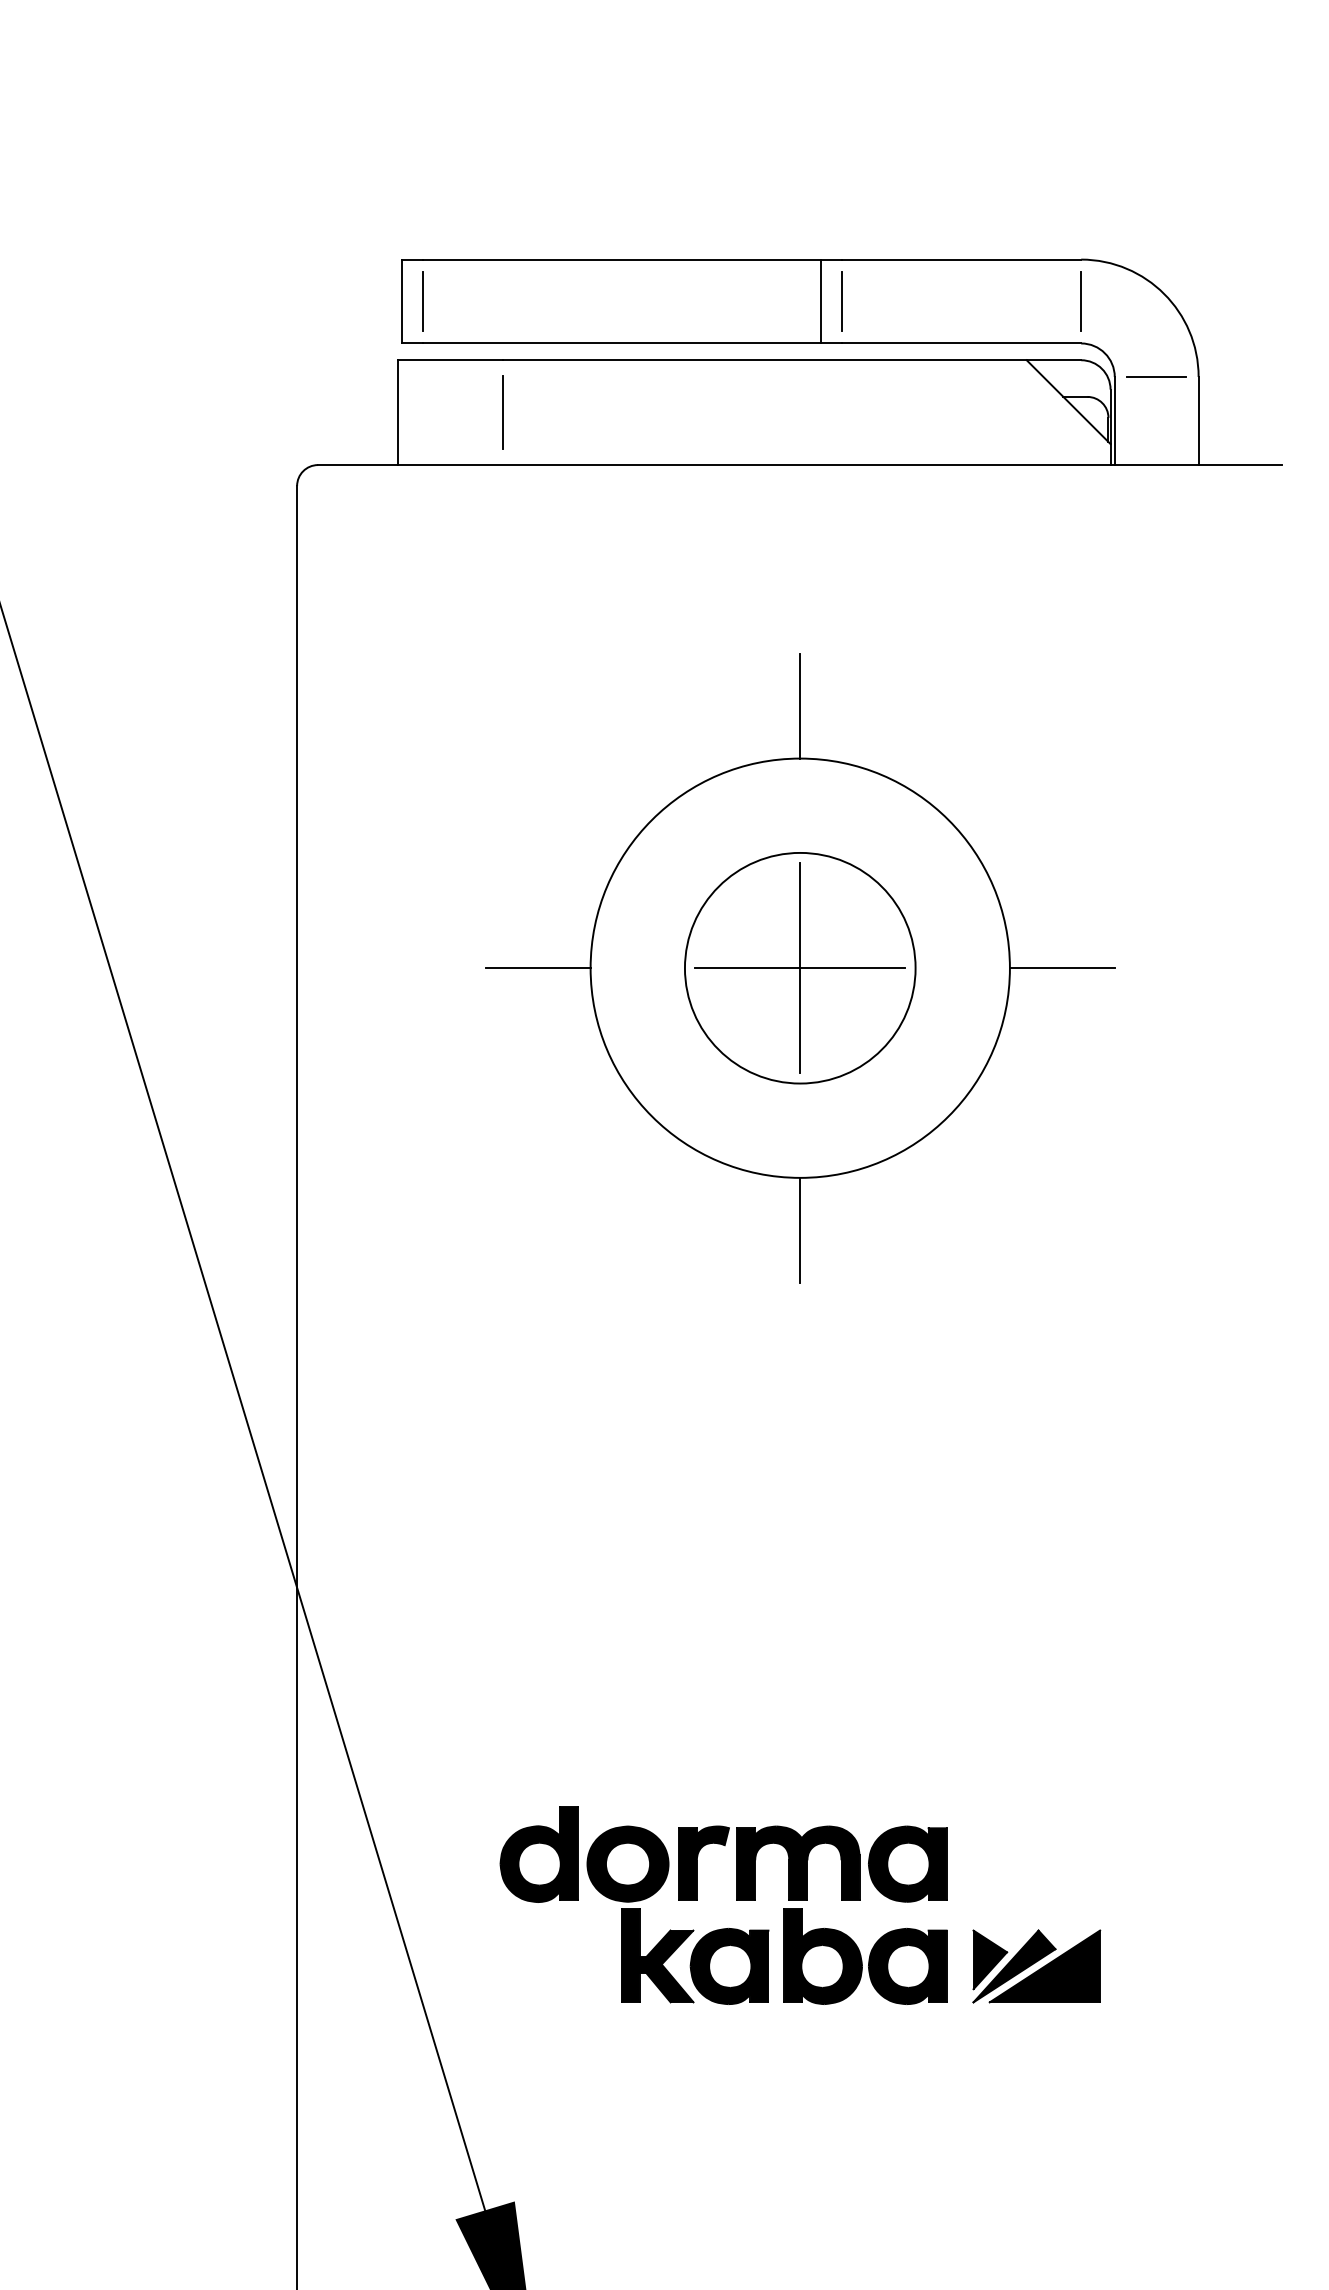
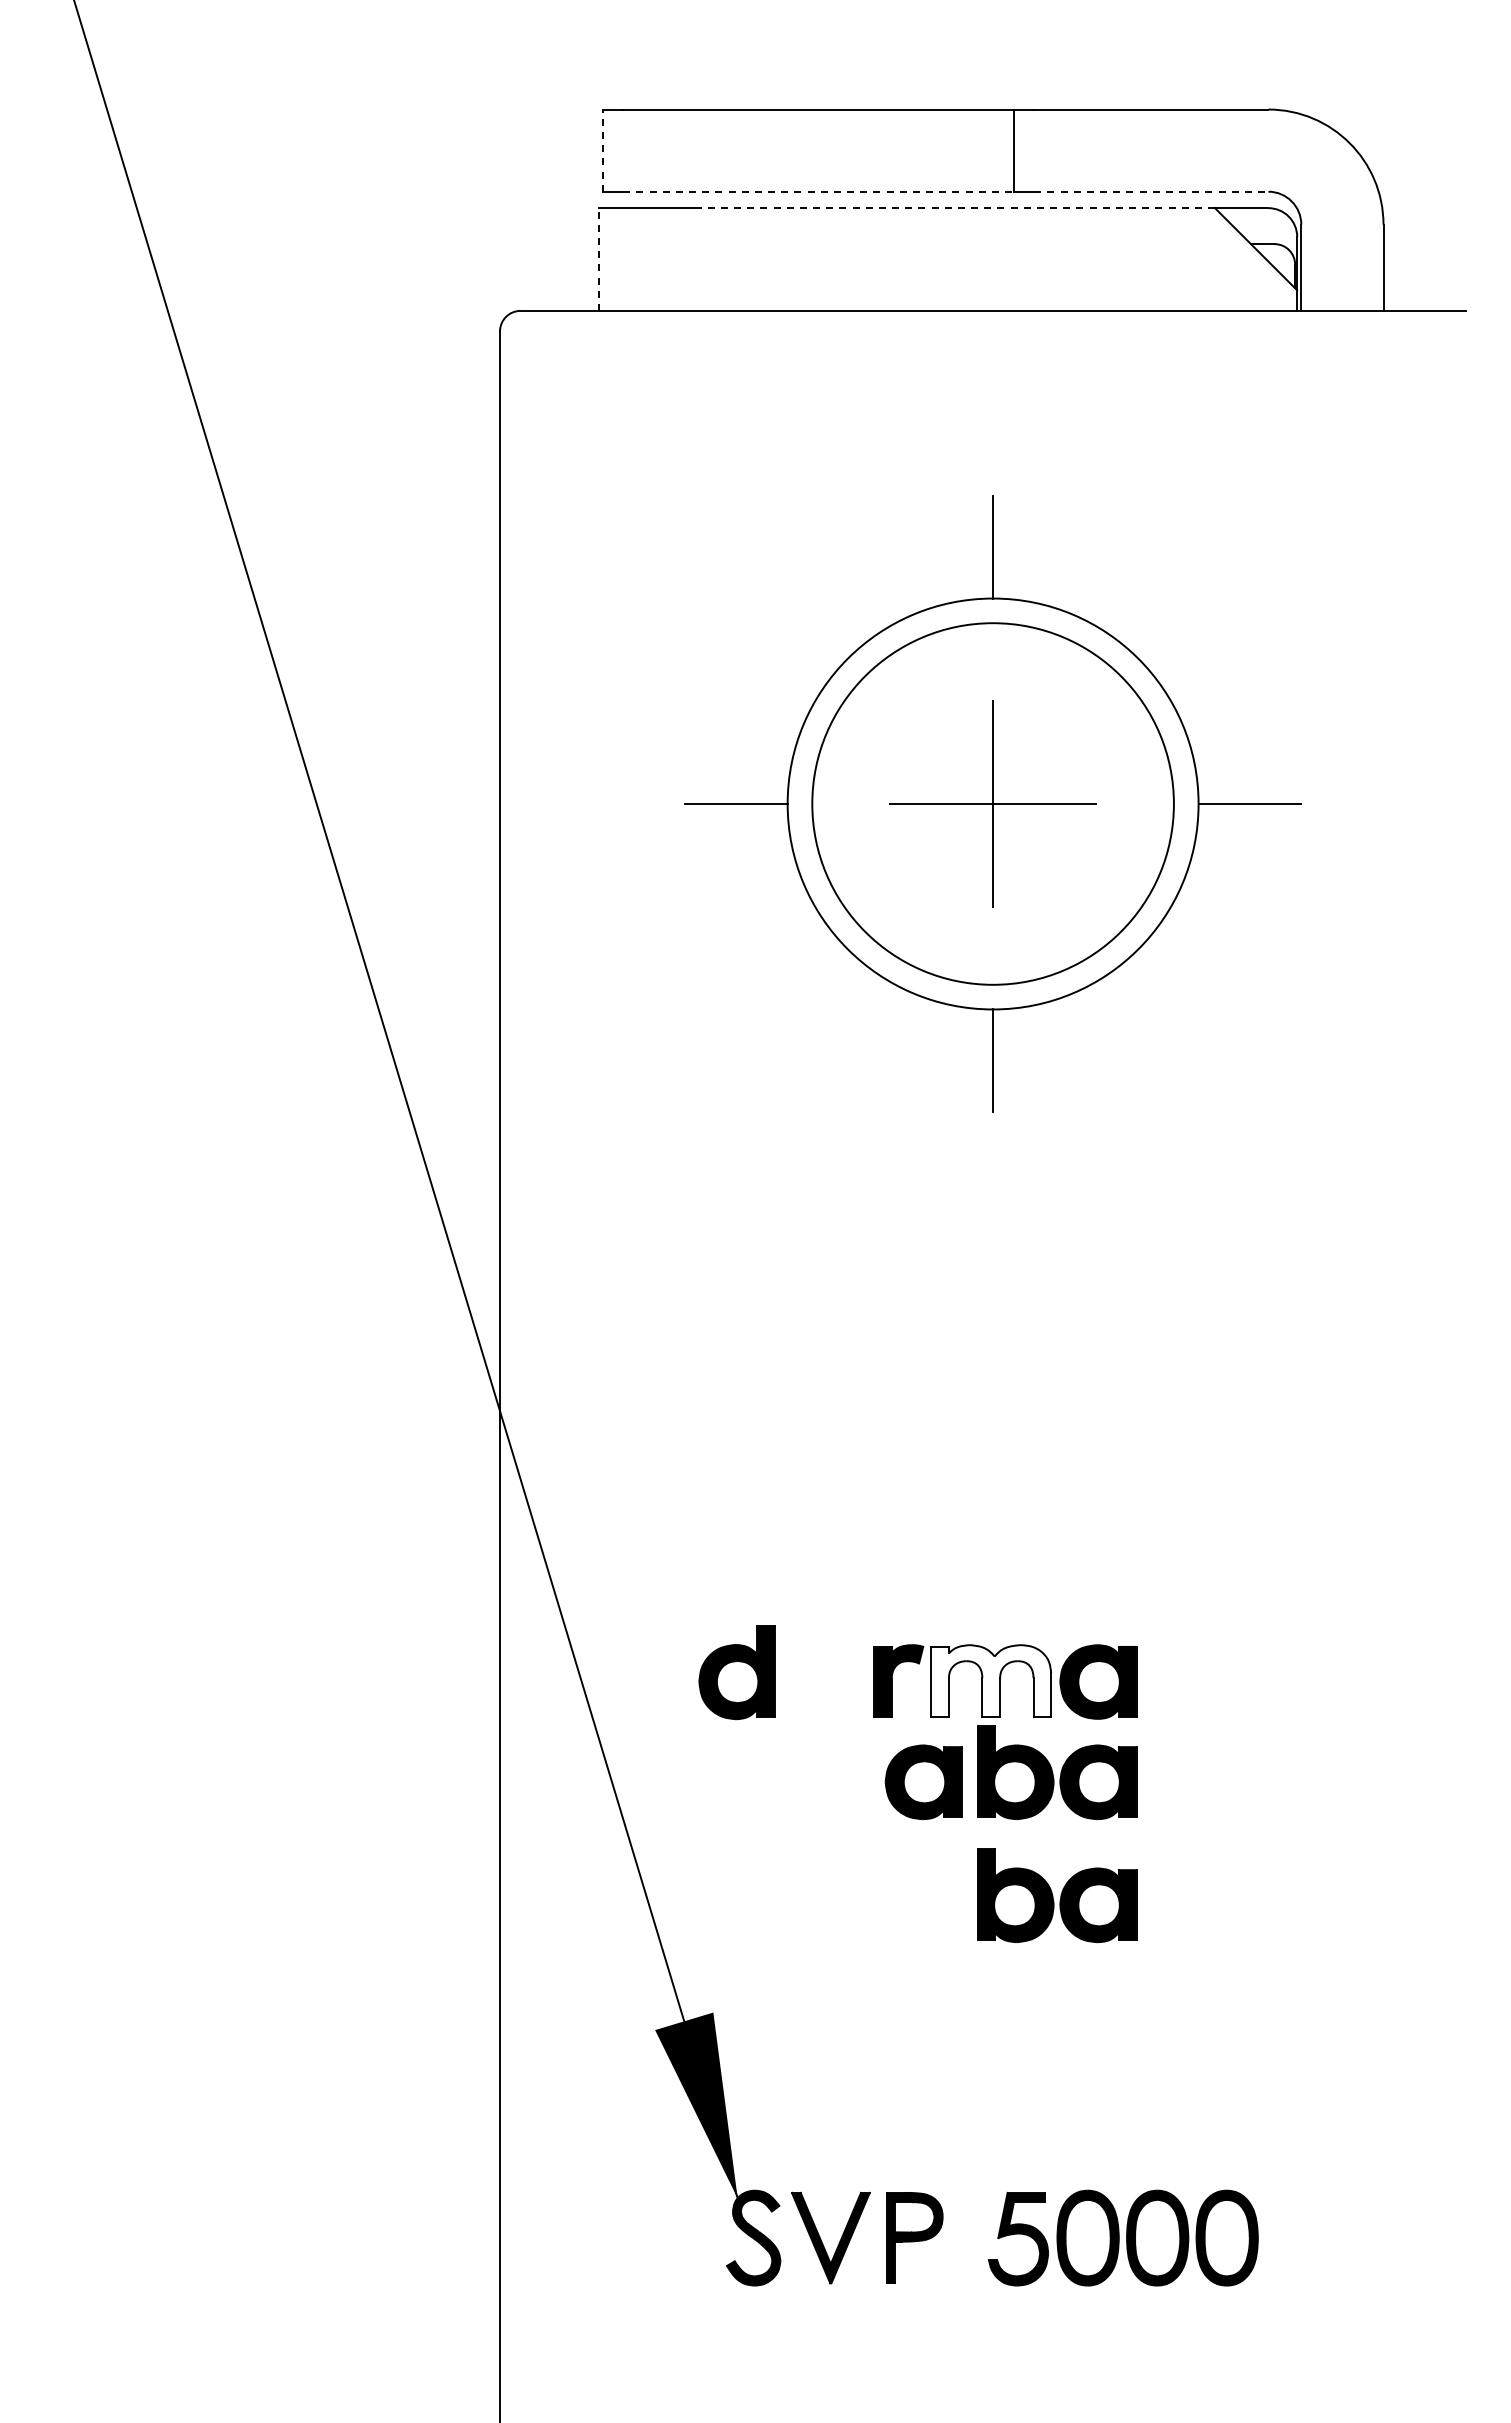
line: (401, 301) -> (602, 150), solid -> dashed
line: (423, 301) -> (623, 150), removed
line: (842, 301) -> (1034, 150), removed
line: (1081, 301) -> (1268, 150), removed
line: (622, 343) -> (818, 191), solid -> dashed
line: (961, 343) -> (1151, 191), solid -> dashed
line: (764, 360) -> (958, 208), solid -> dashed
line: (1156, 376) -> (1342, 224), removed
line: (397, 412) -> (598, 259), solid -> dashed
line: (502, 412) -> (701, 259), removed
circle: (800, 968) -> (993, 804), size x1.6
fill: (798, 1863) -> (991, 1681), removed
part: (640, 1914) -> (836, 1731), removed
part: (1036, 1966) -> (1224, 1782), removed
part: (865, 2081) -> (1057, 1895), added

